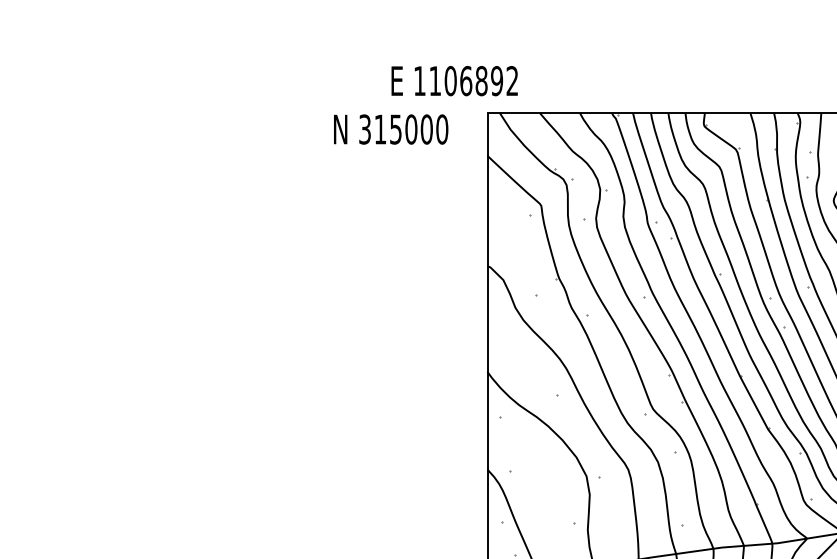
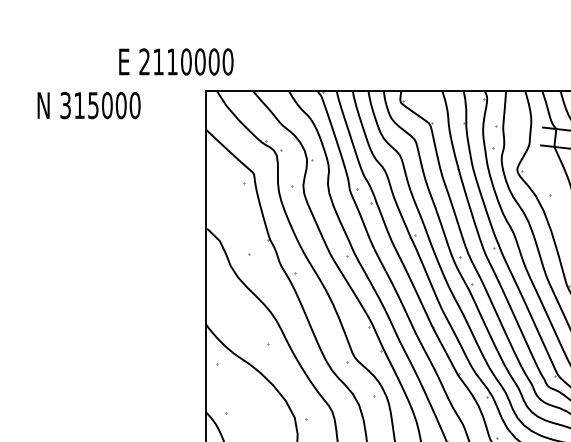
text: (466, 81) -> (186, 62), 1106892 -> 2110000
text: (391, 129) -> (89, 105), moved

